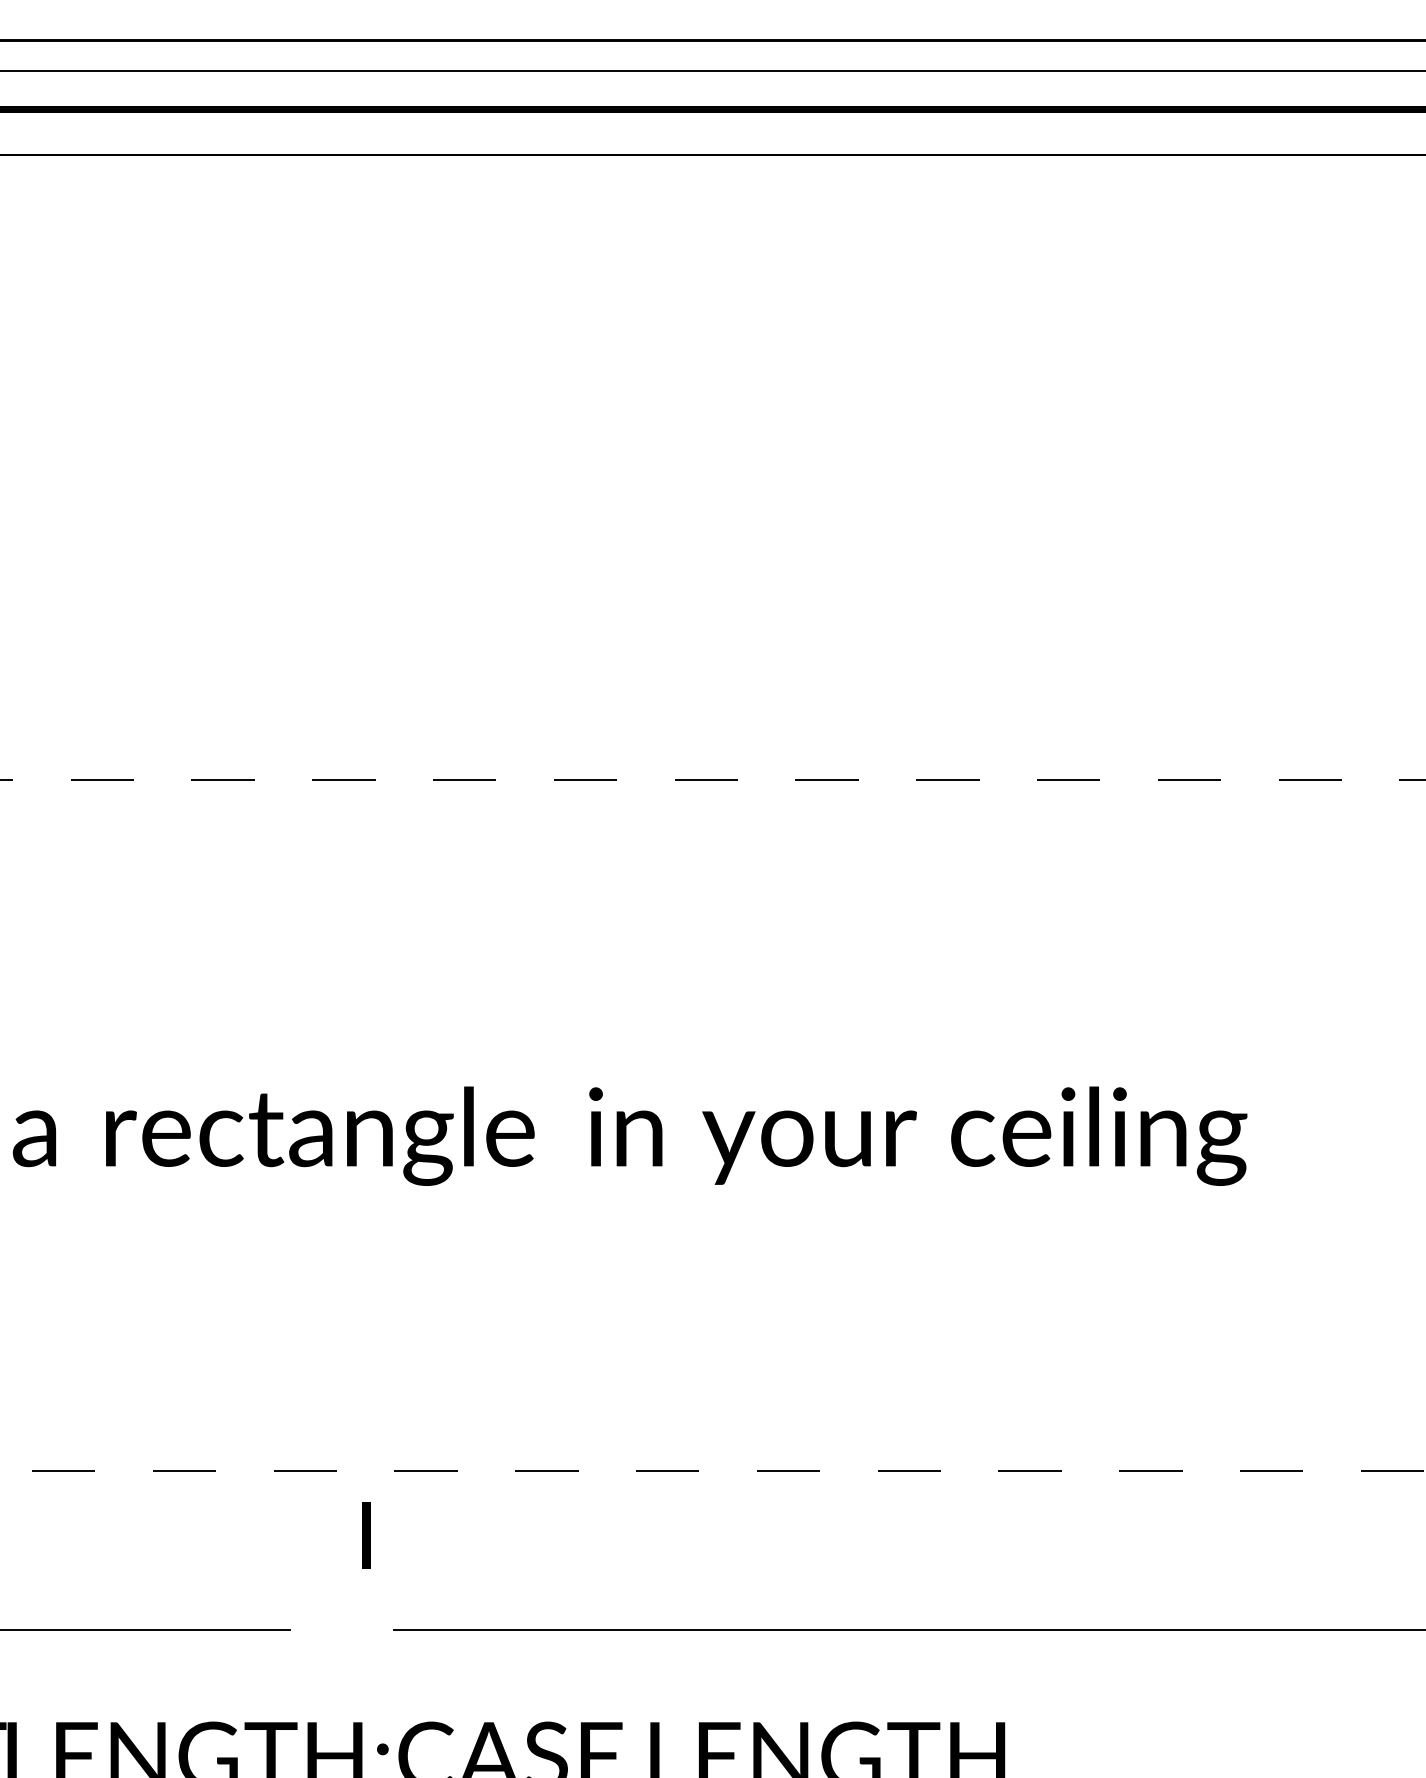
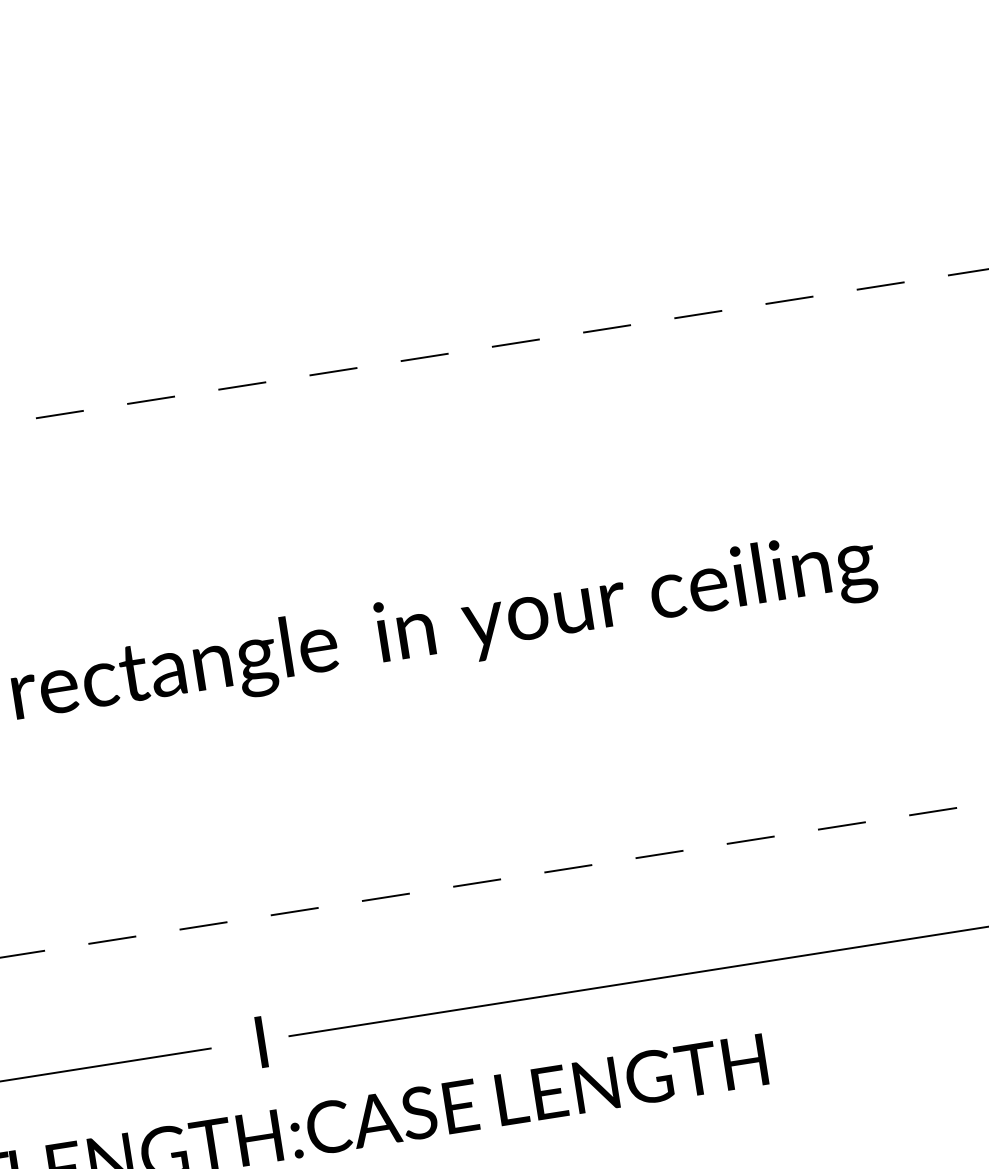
text: (366, 1535) -> (261, 1042), moved

